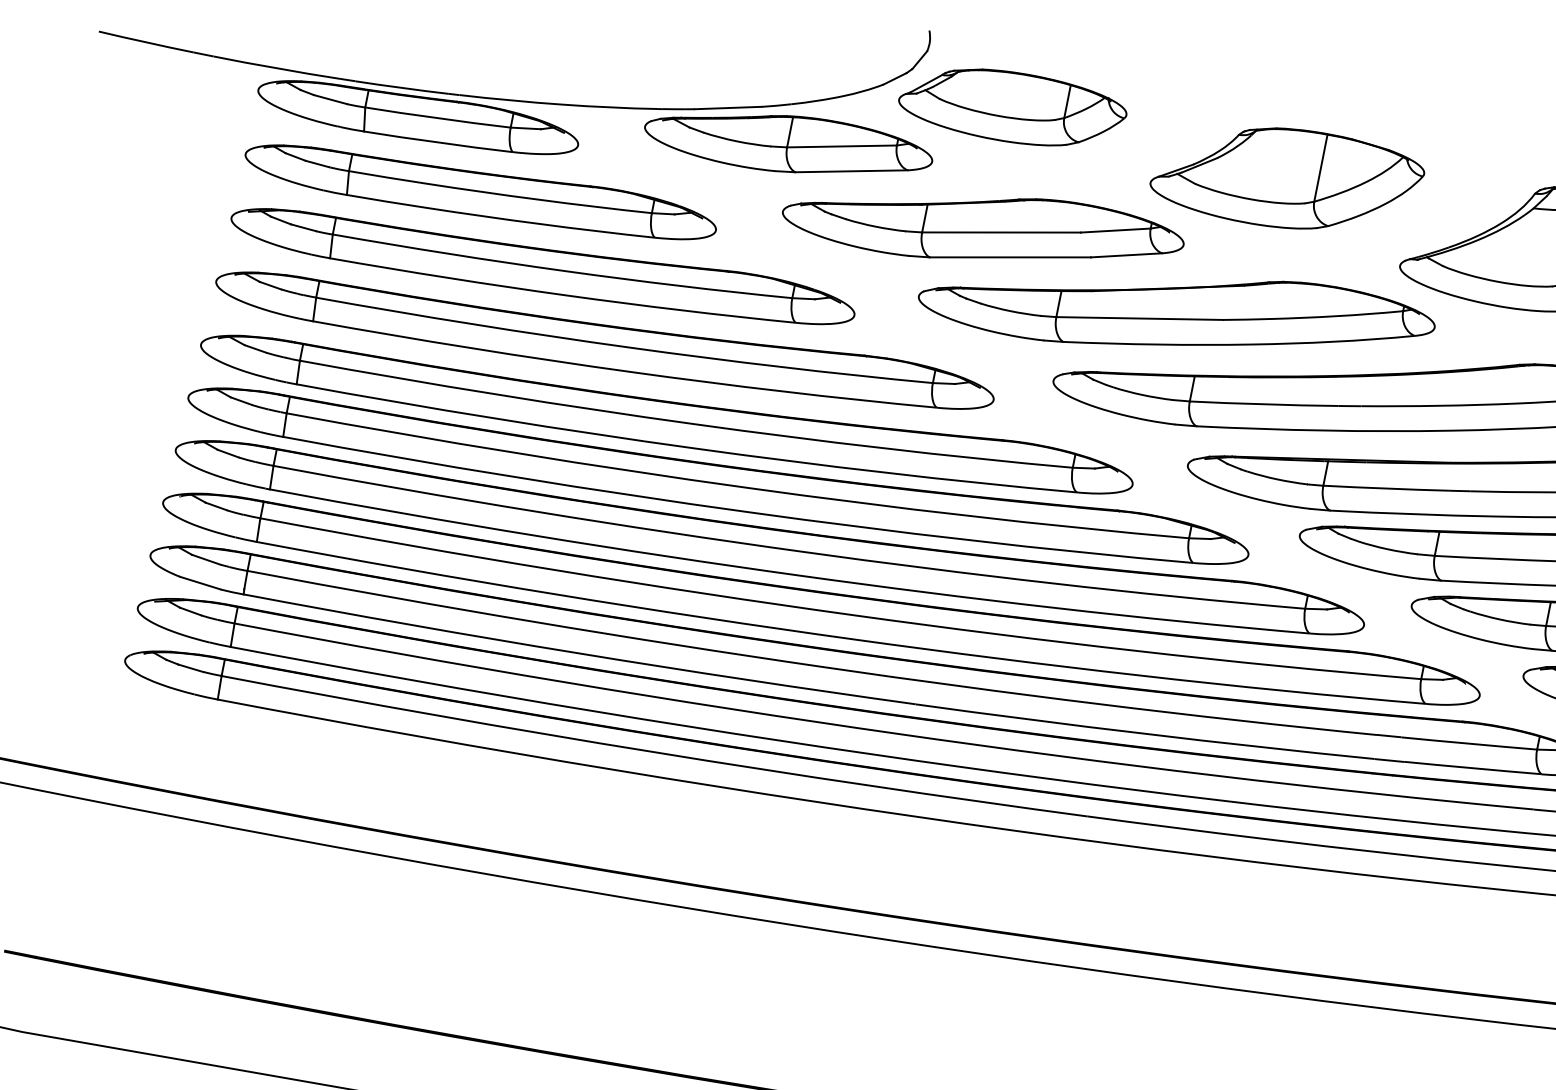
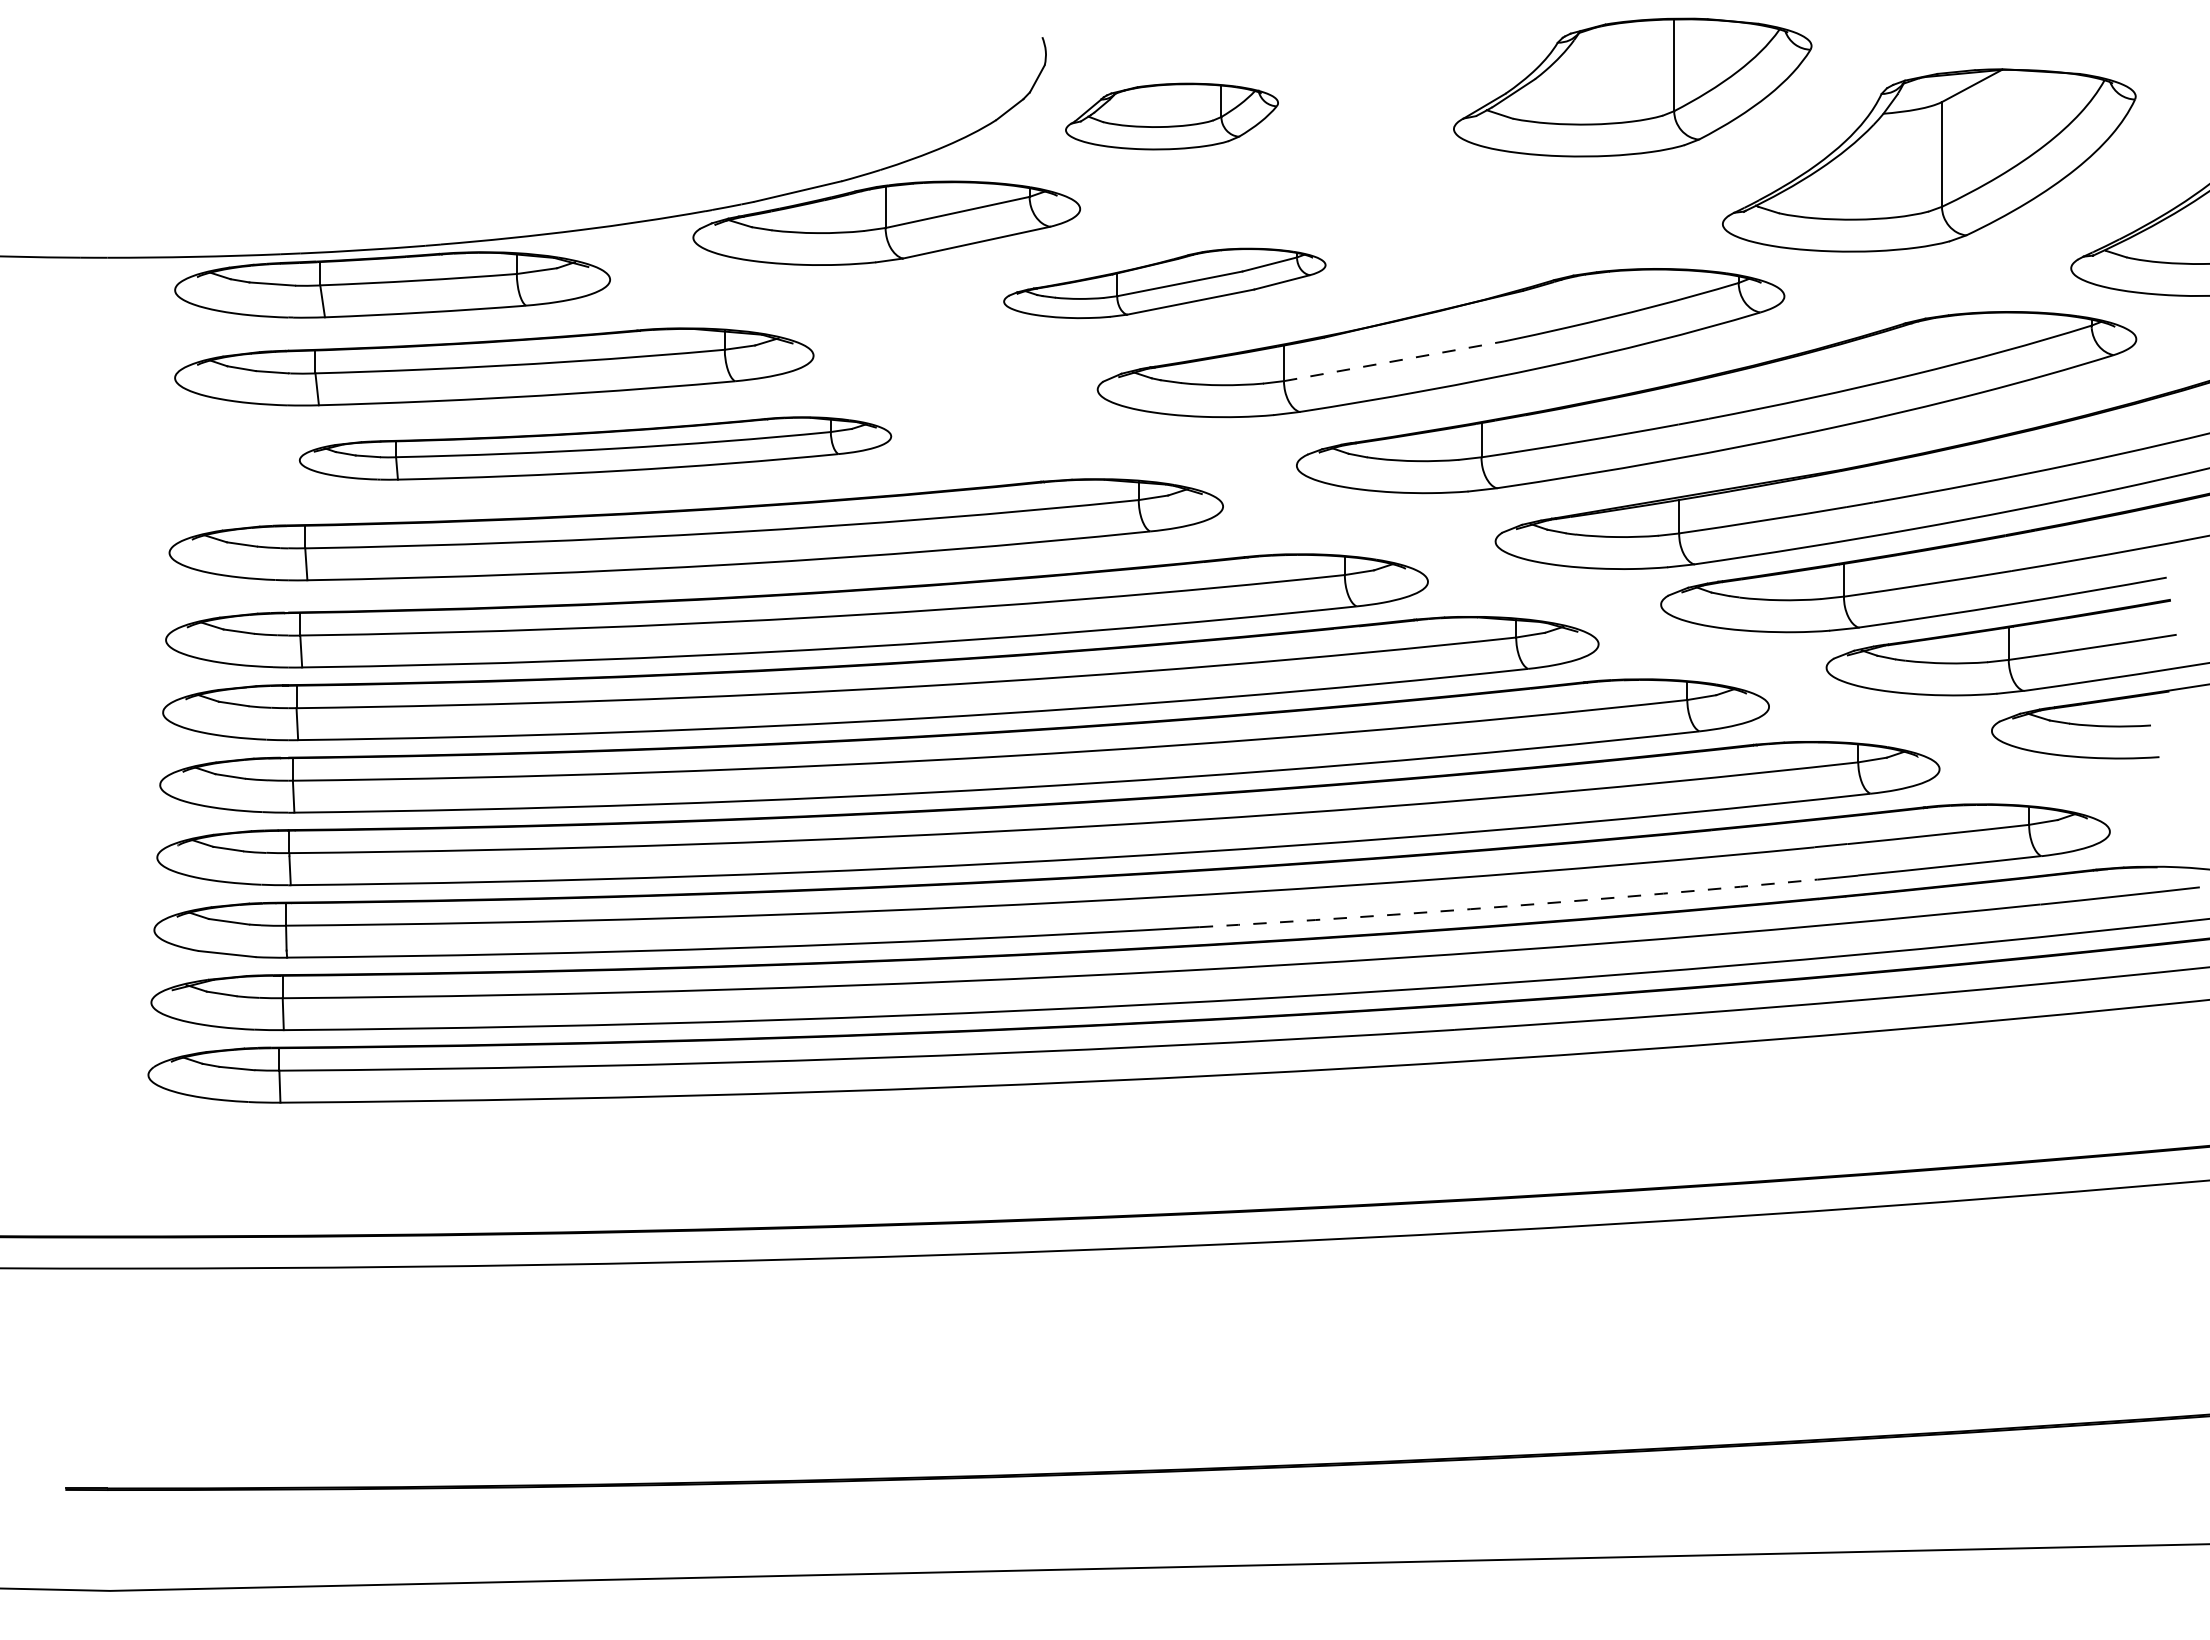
part: (1012, 107) -> (1171, 116), size x0.7
part: (1287, 178) -> (1632, 87), moved
part: (983, 228) -> (1164, 283), size x0.6
part: (542, 266) -> (595, 448), size x0.7
line: (1140, 318) -> (1394, 361), solid -> dashed
arc: (1144, 733) -> (1508, 906), solid -> dashed

